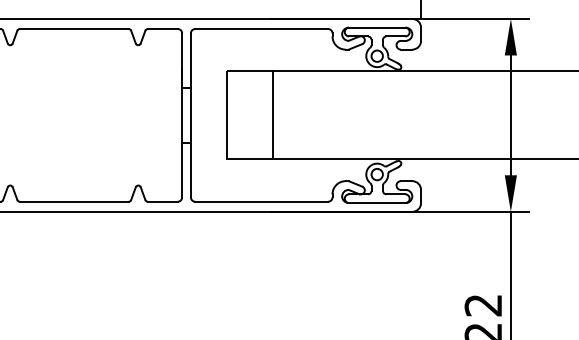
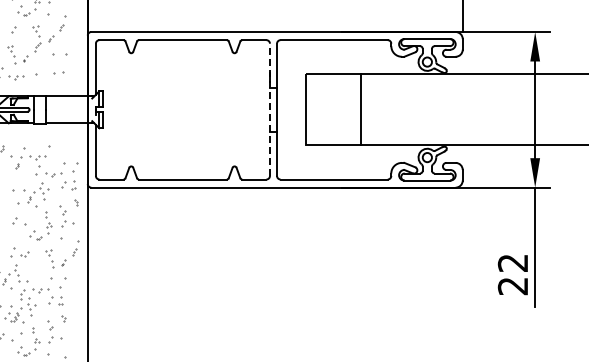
line: (273, 113) -> (360, 108), moved
line: (181, 114) -> (269, 109), solid -> dashed

